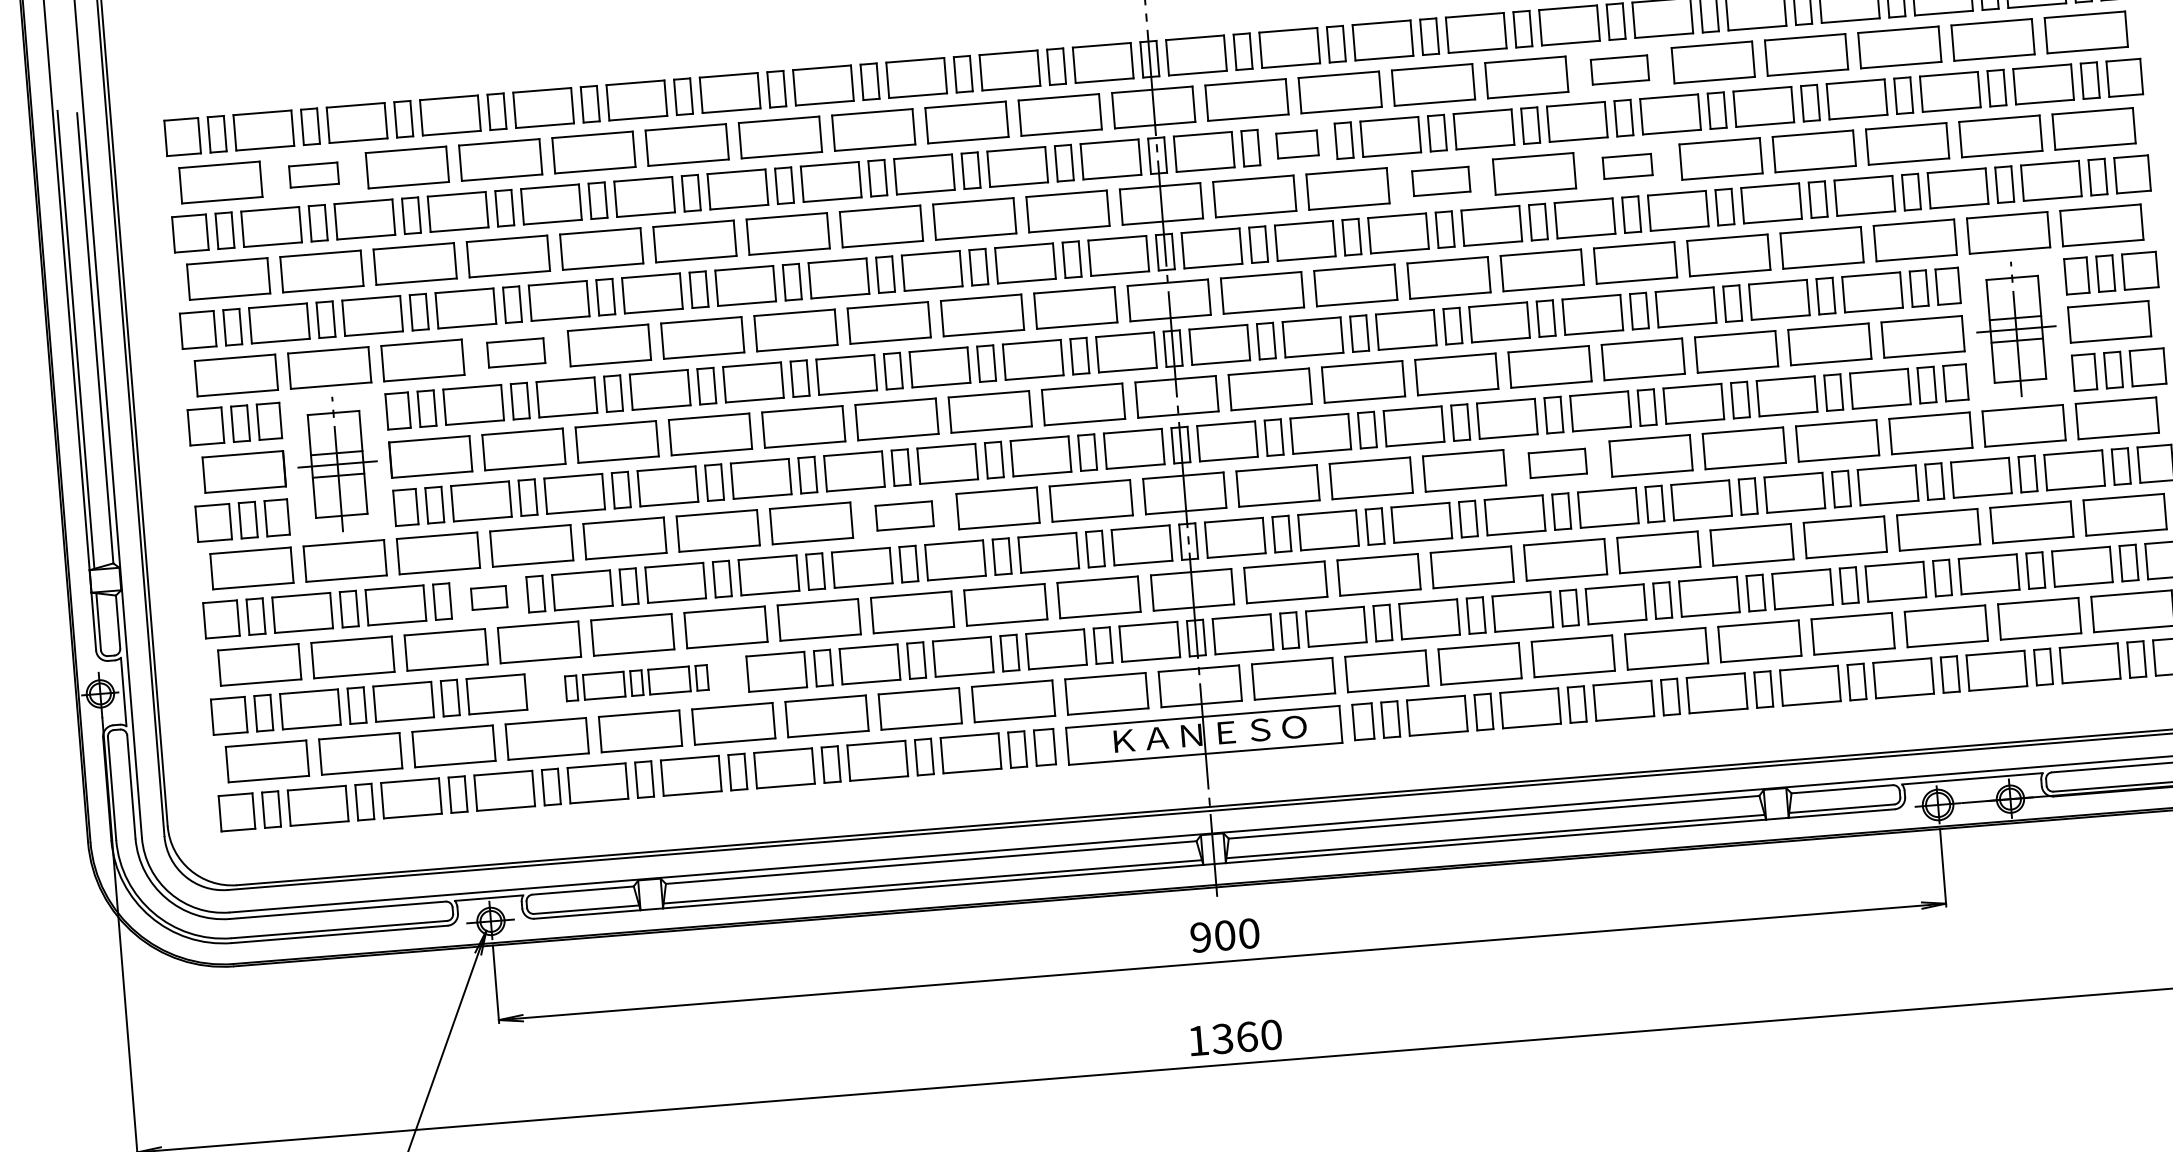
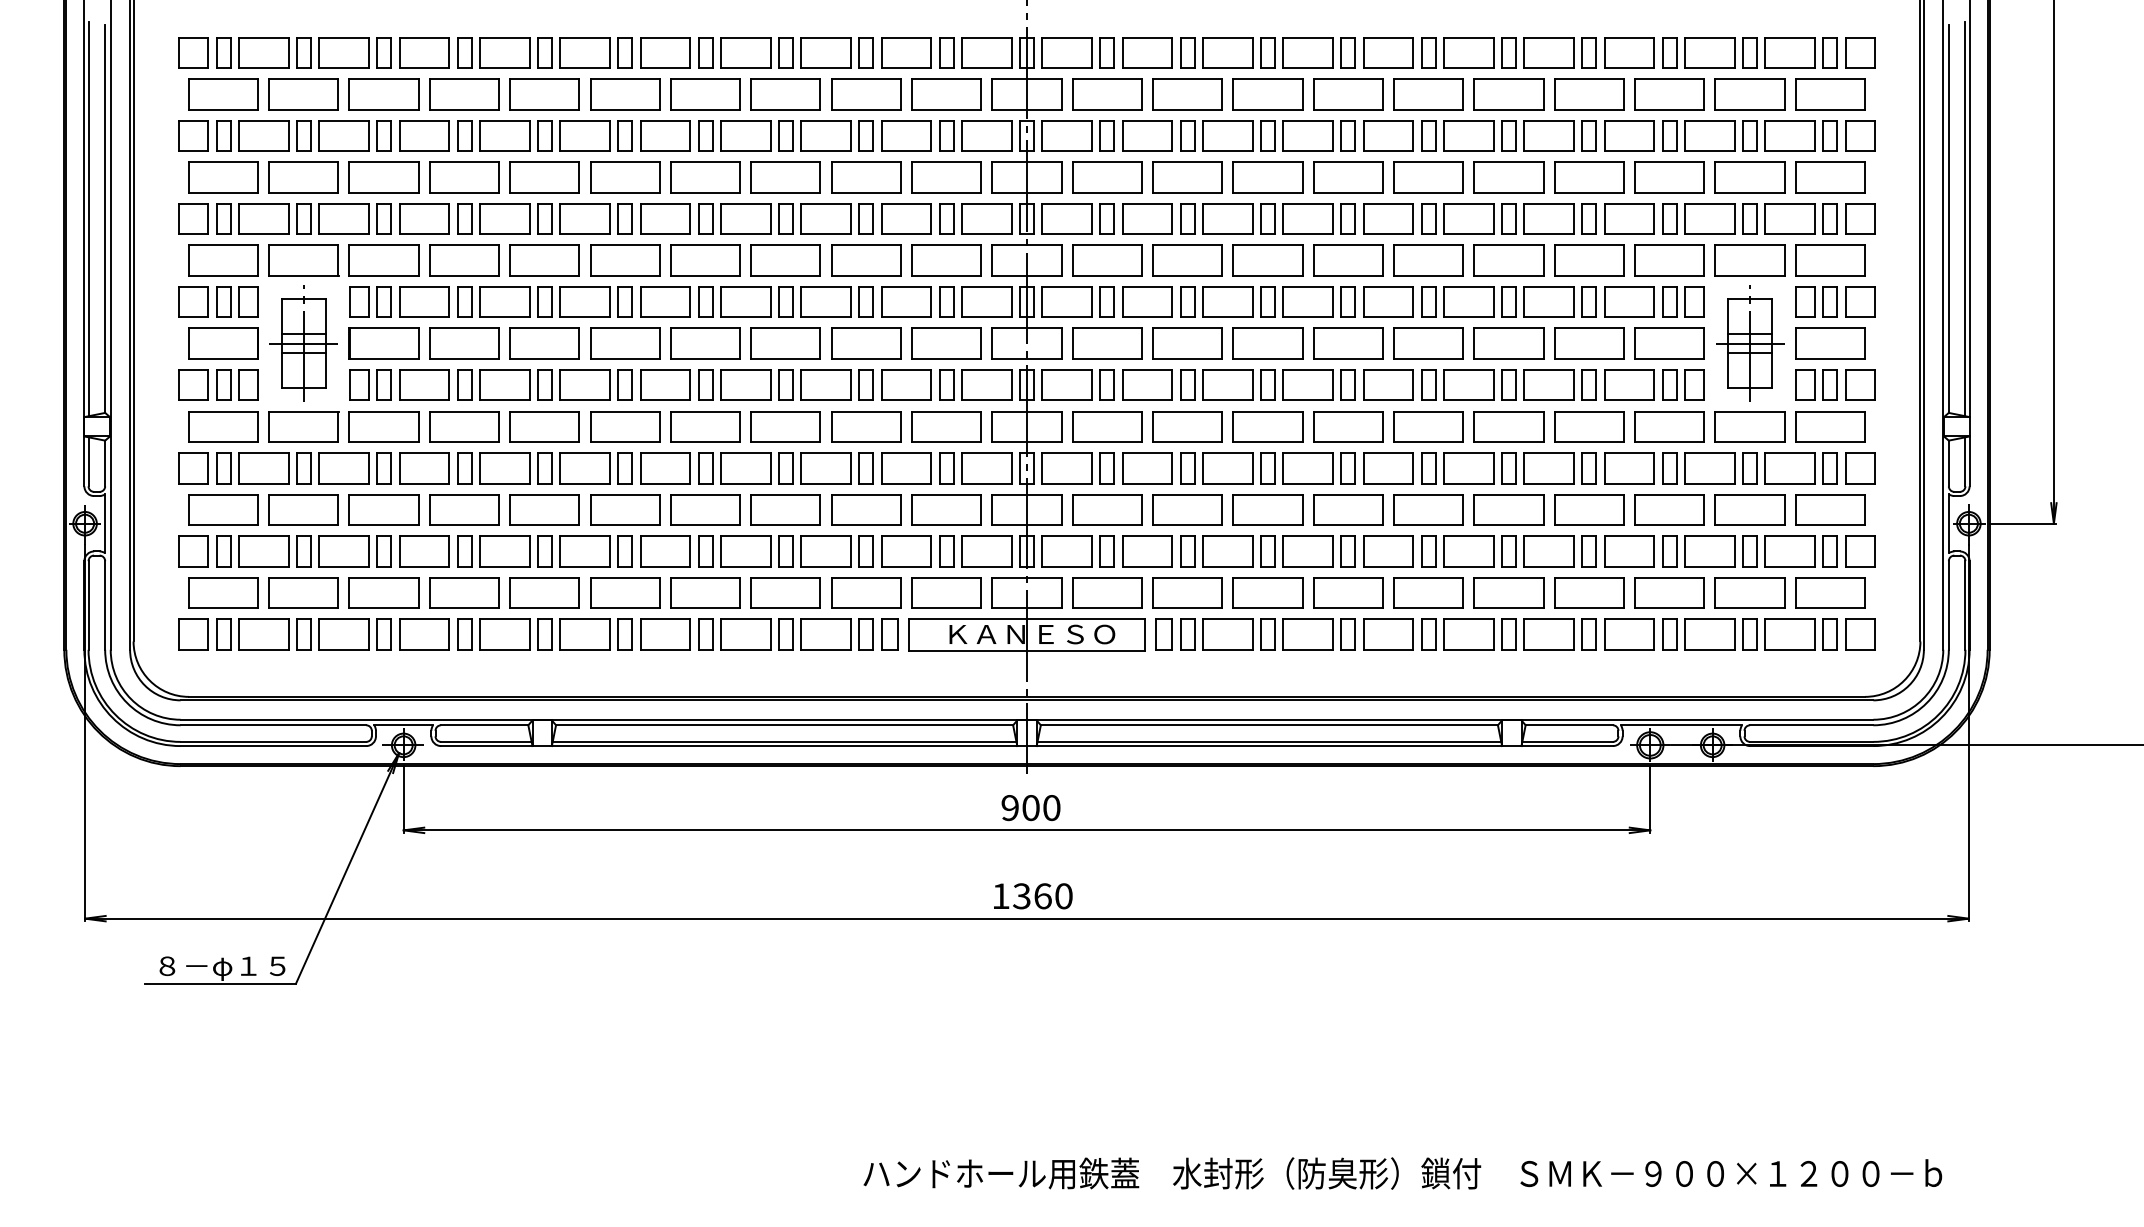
part: (1619, 70) -> (1428, 94), size x1.43
part: (1297, 144) -> (1147, 135), size x1.43
part: (1627, 166) -> (1428, 177), size x1.67
part: (313, 175) -> (303, 94), size x1.67
part: (1440, 181) -> (1267, 177), size x1.43
part: (516, 352) -> (464, 260), size x1.43
part: (1557, 463) -> (1348, 426), size x1.43
part: (904, 515) -> (785, 426), size x1.43
part: (489, 598) -> (424, 468), size x1.67
part: (636, 683) -> (544, 551), size x1.43

